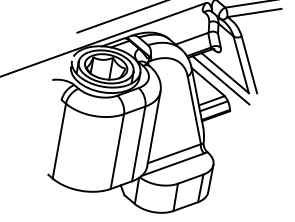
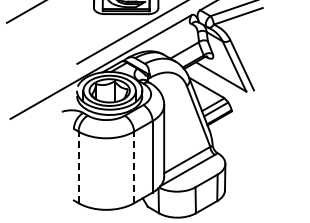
line: (221, 79) -> (218, 83), removed
line: (59, 141) -> (78, 167), solid -> dashed
line: (117, 151) -> (134, 167), solid -> dashed

